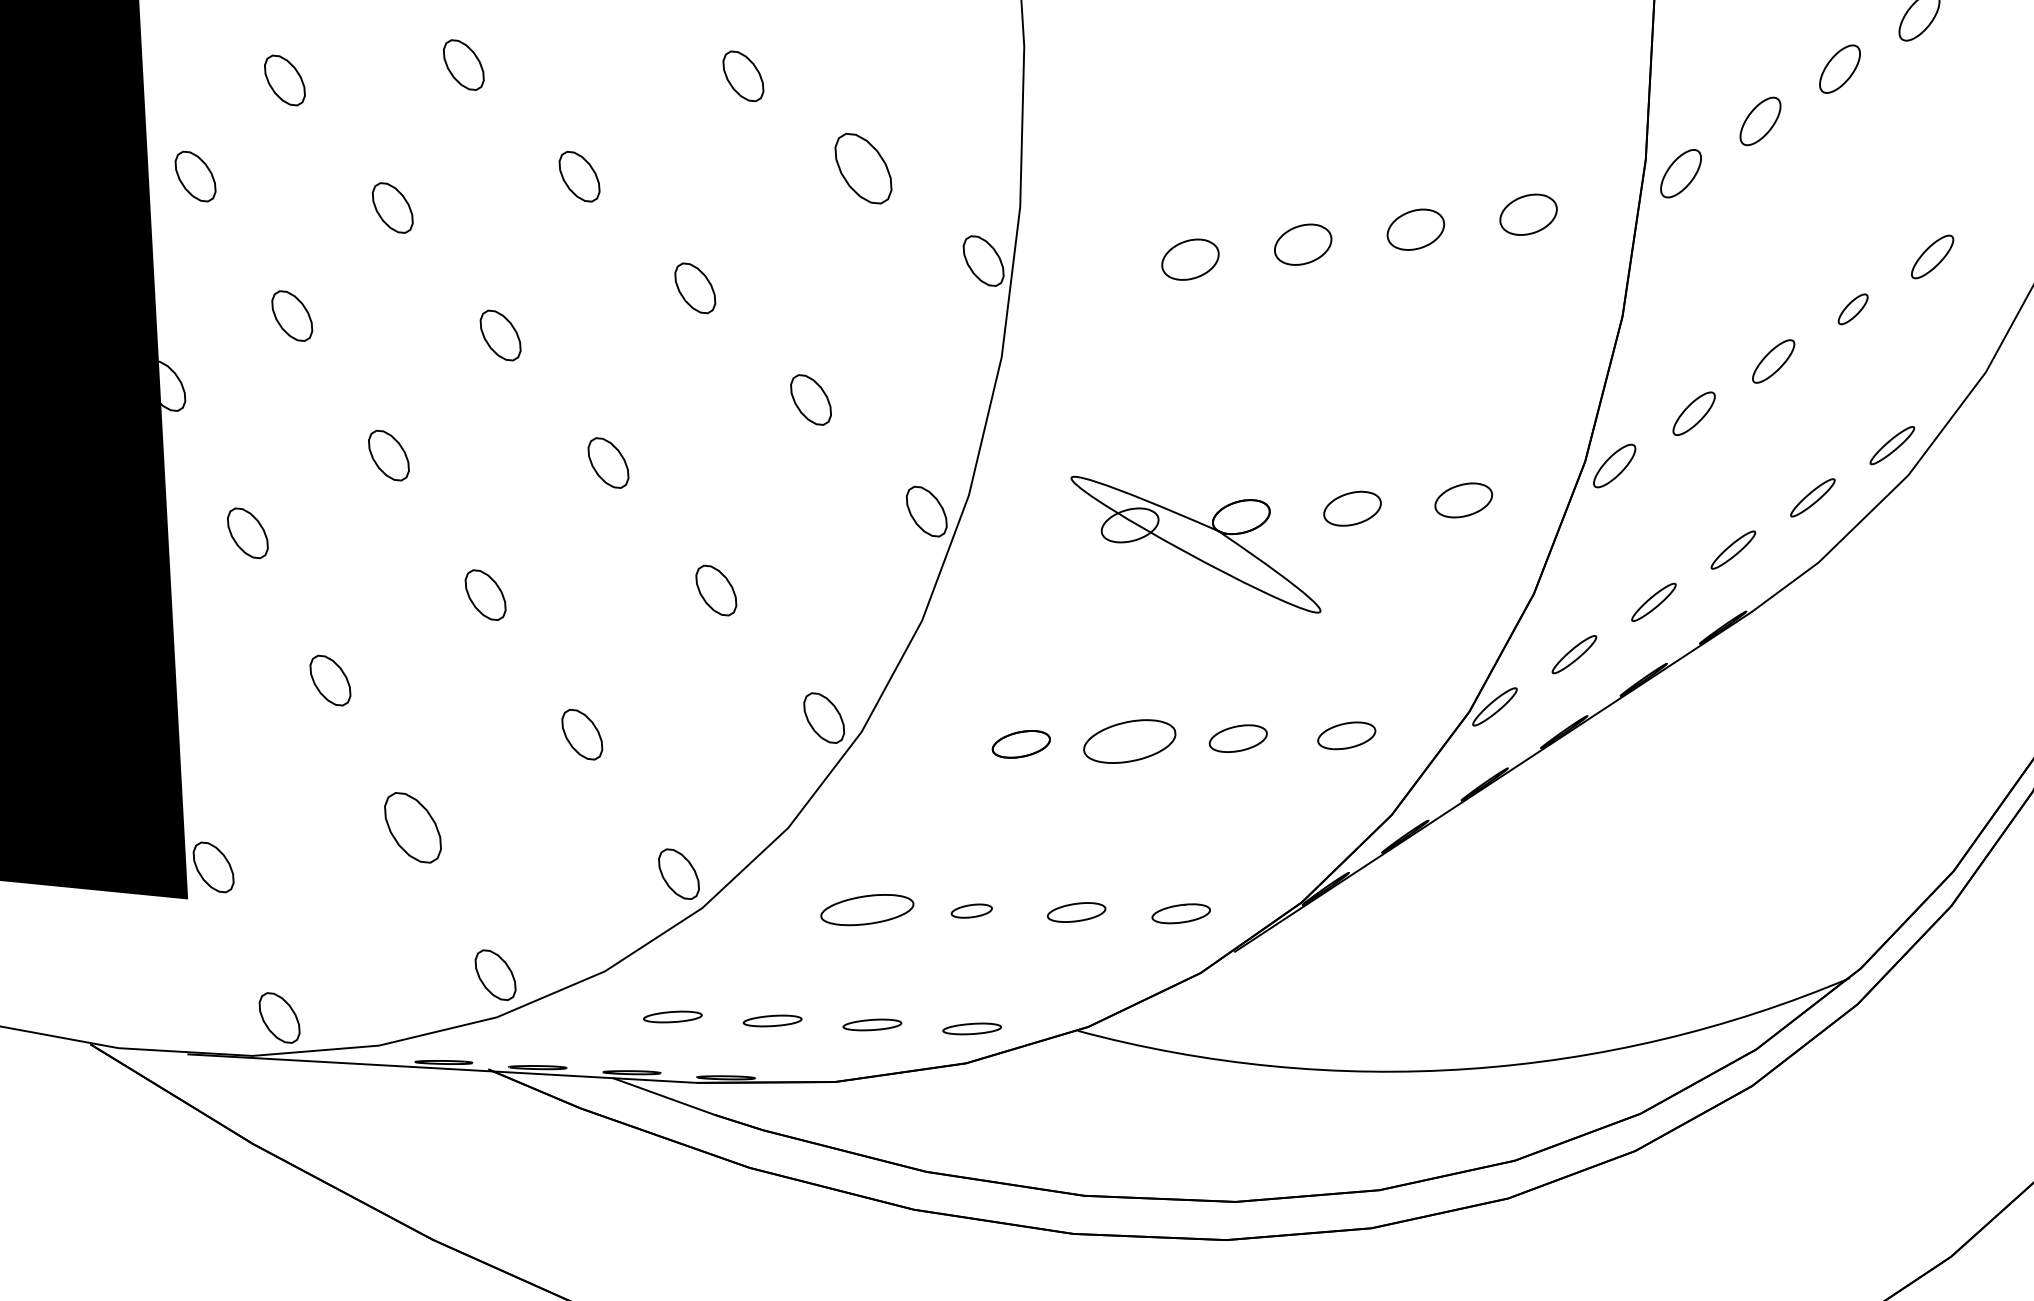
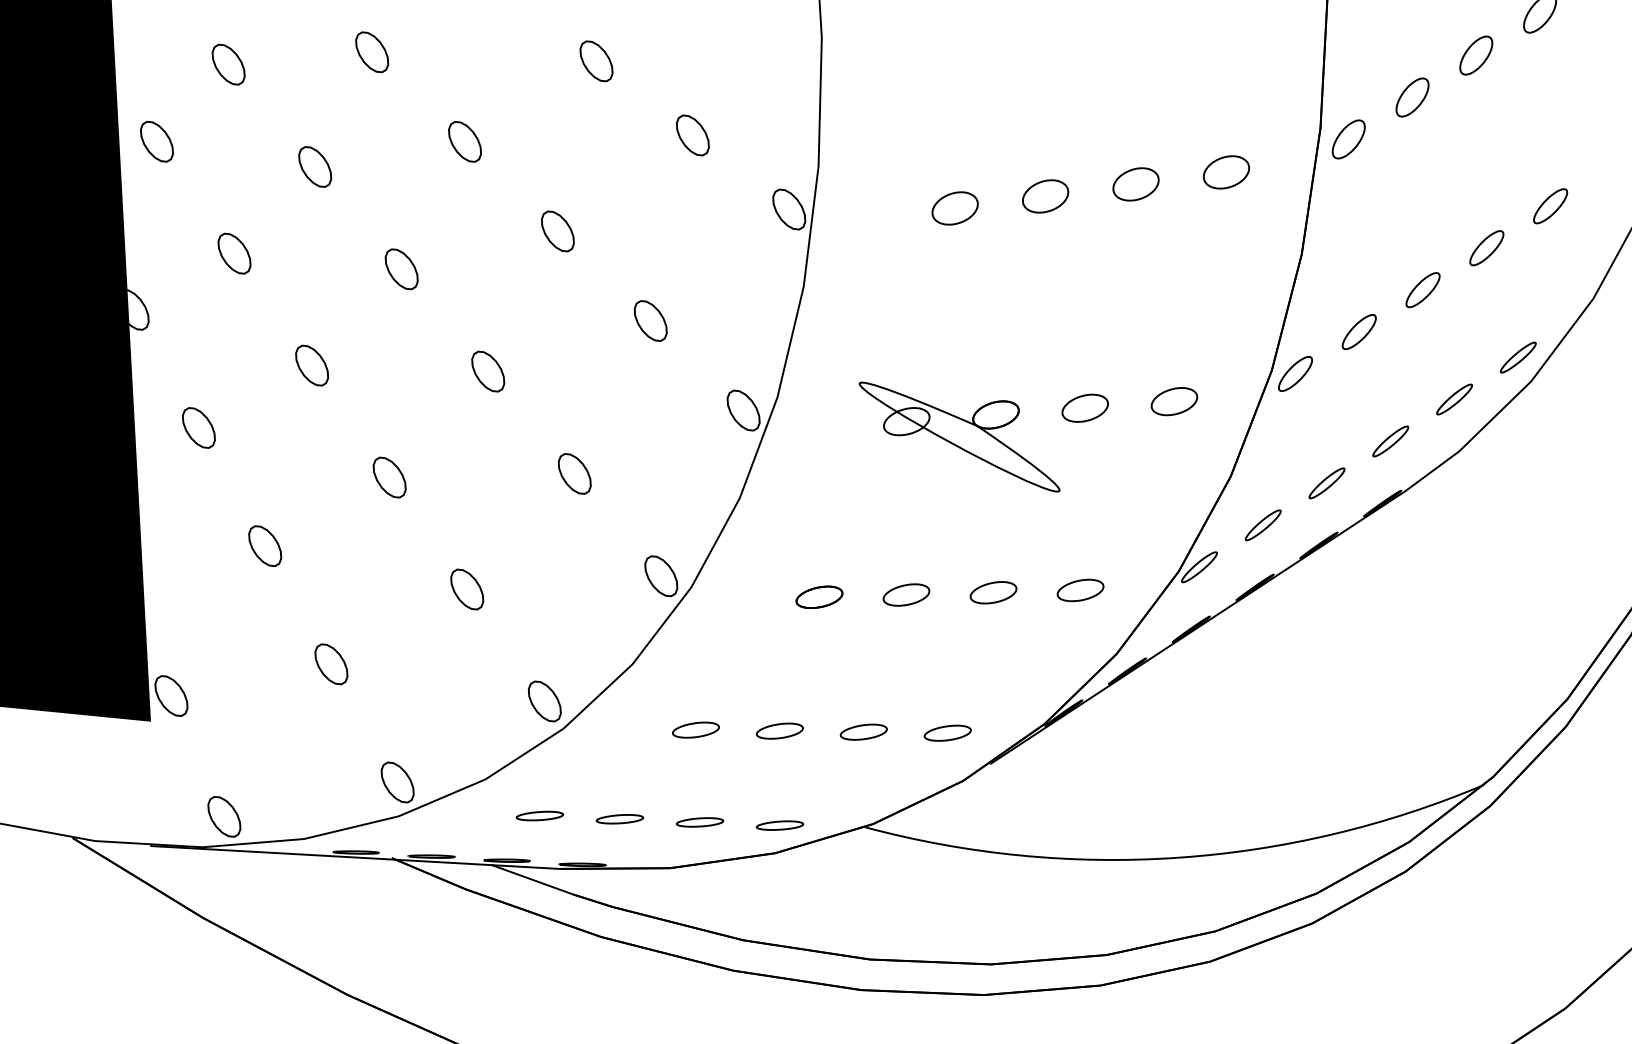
part: (863, 168) -> (692, 135), size x0.71
part: (1852, 309) -> (1486, 248), size x1.43
part: (1129, 740) -> (906, 594), size x0.62
part: (413, 828) -> (331, 664), size x0.71
part: (866, 909) -> (695, 729), size x0.62
part: (971, 910) -> (779, 730), size x1.43

